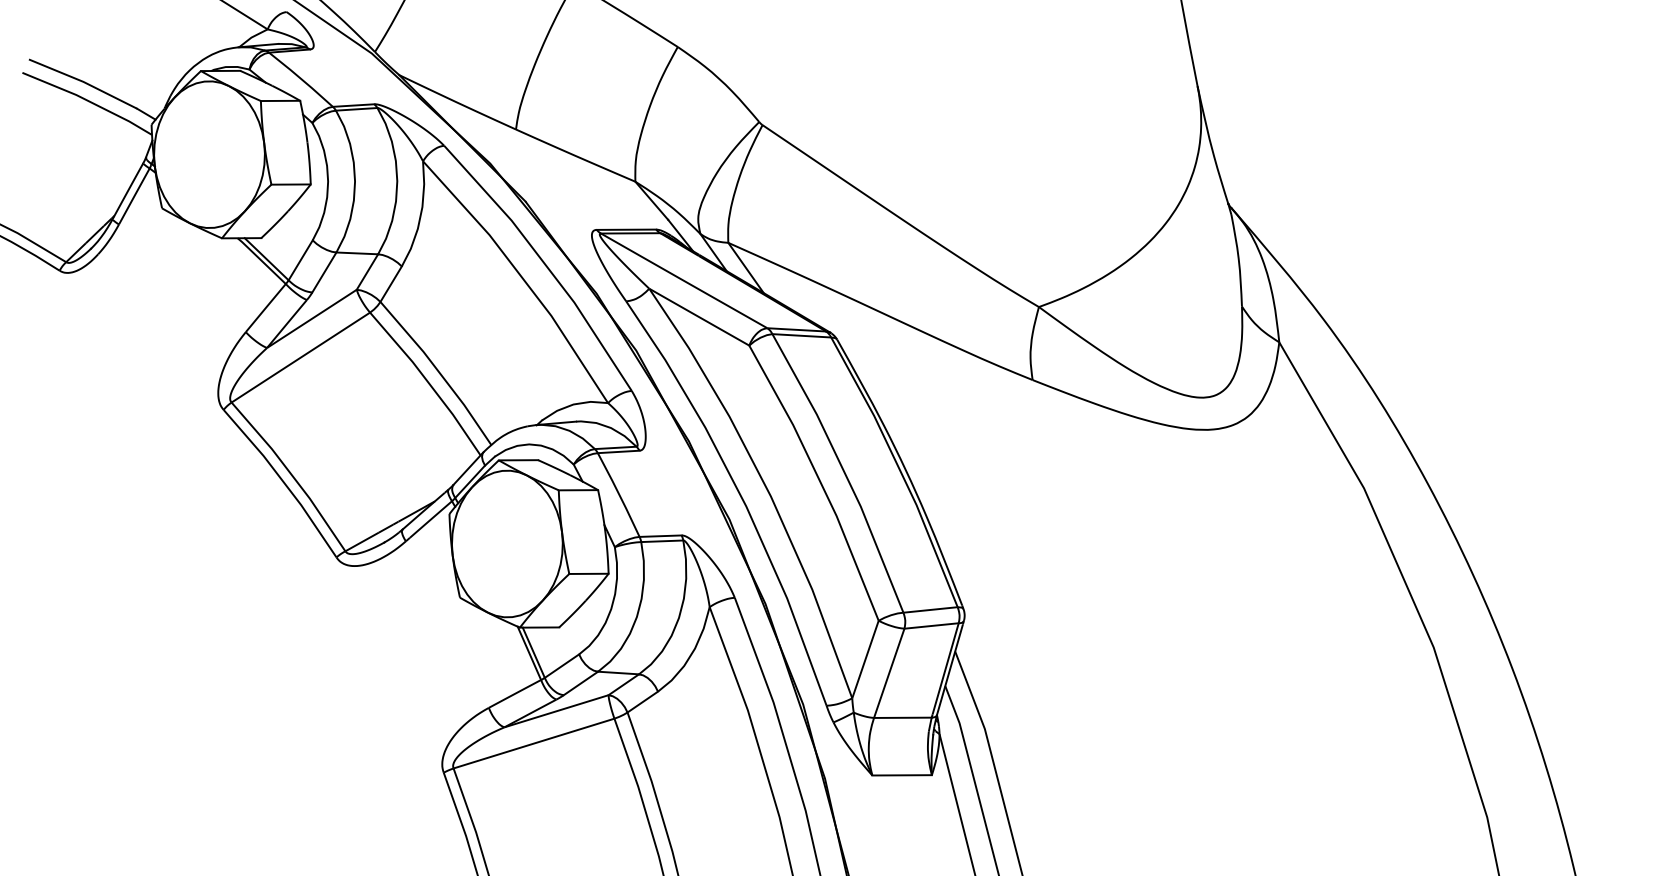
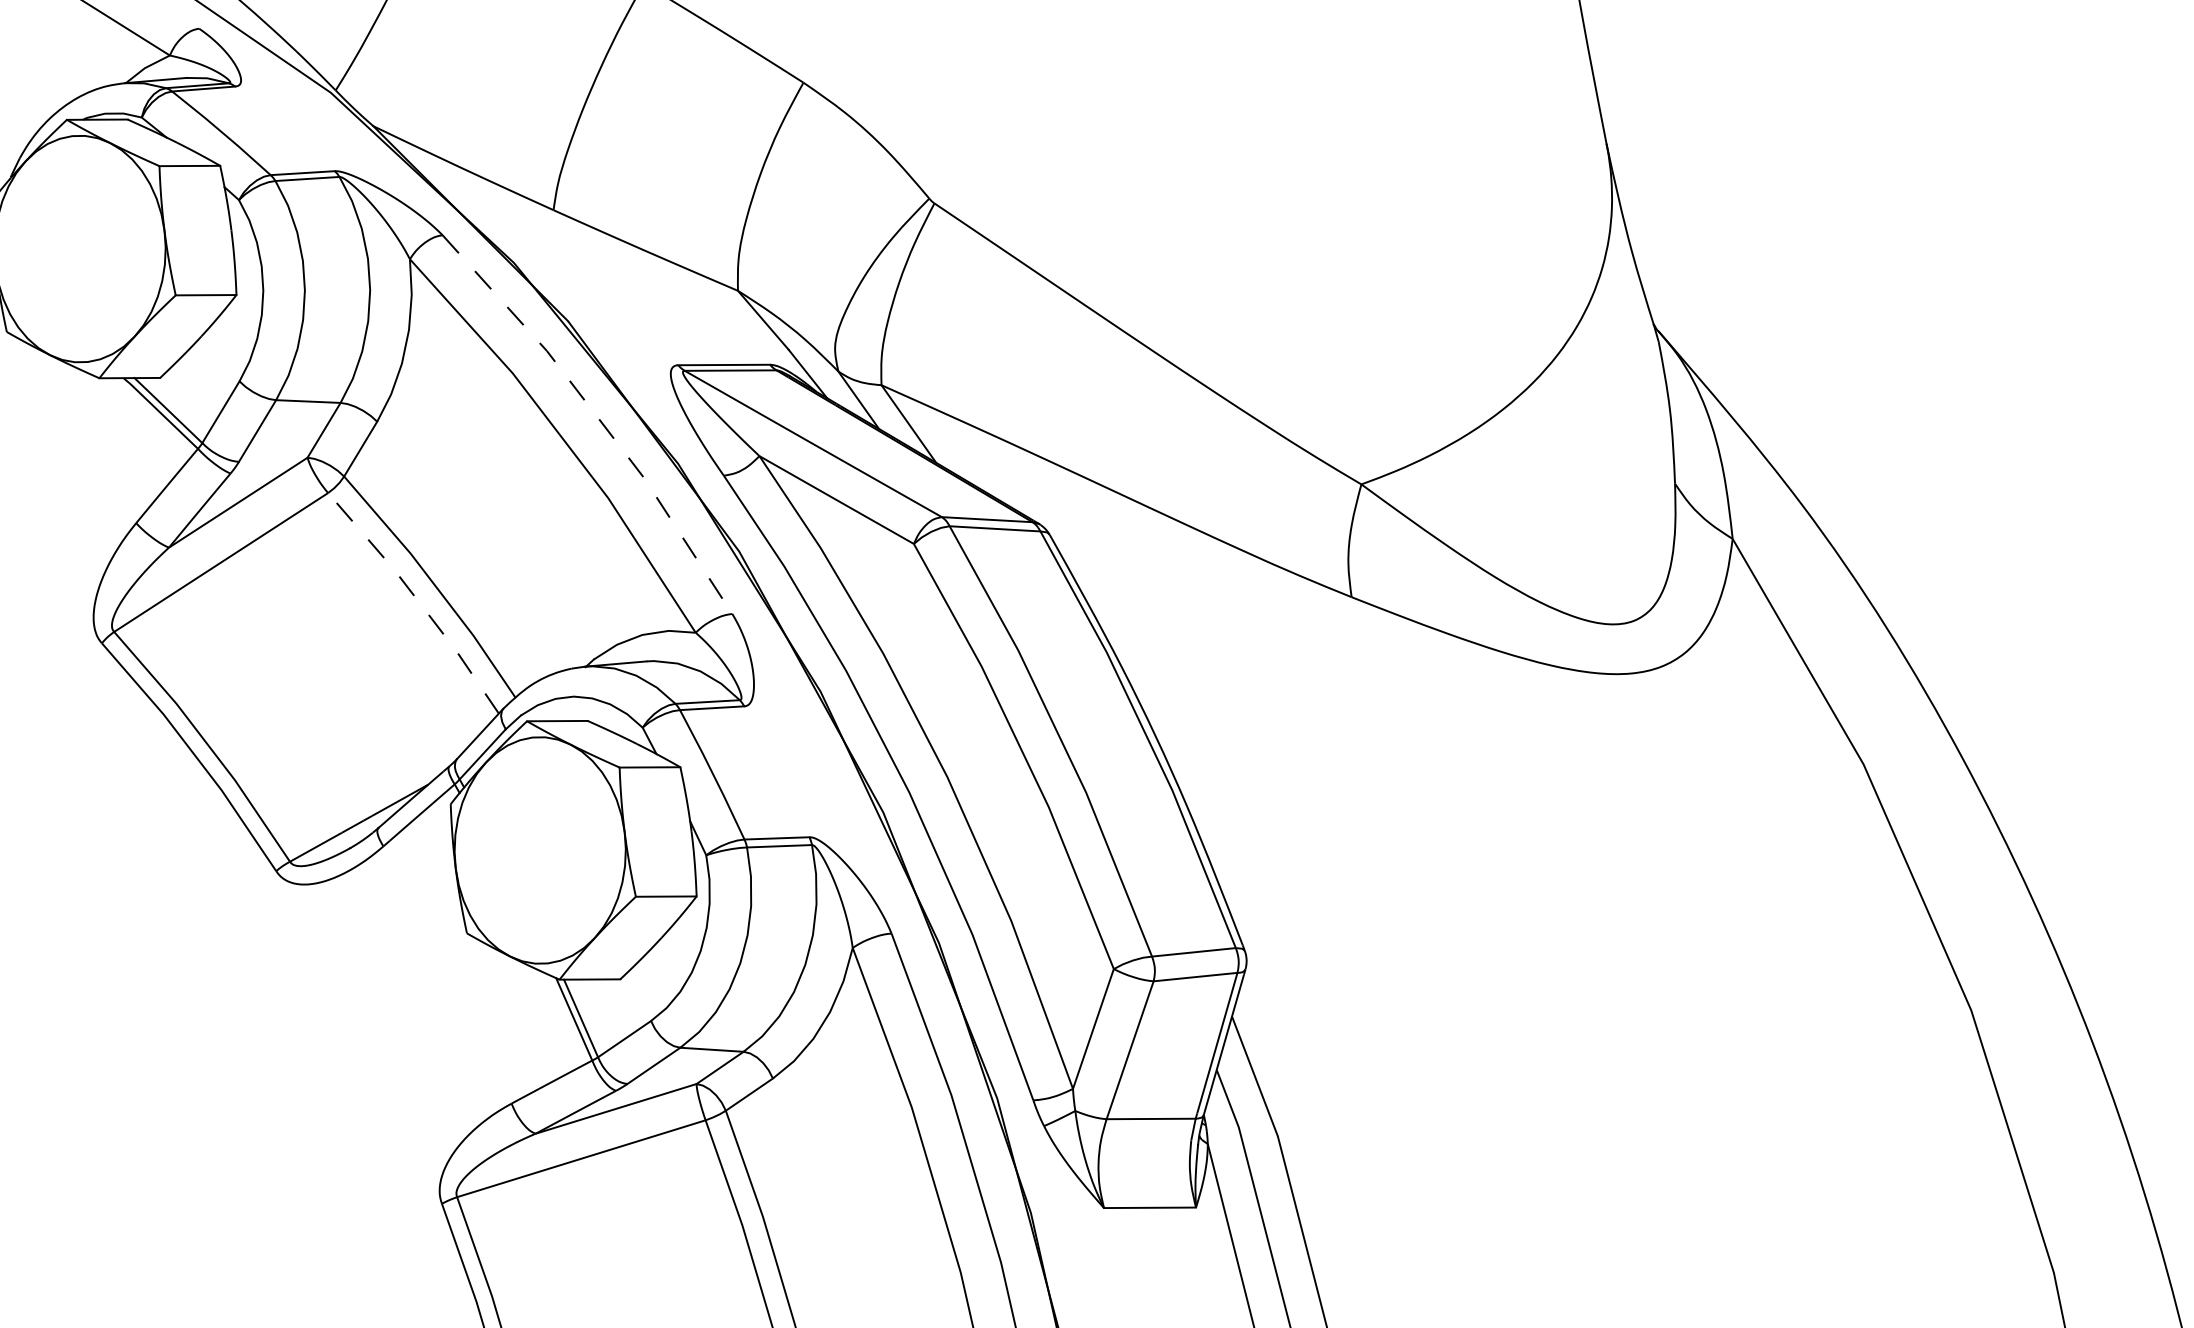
line: (544, 263) -> (597, 417), solid -> dashed
line: (427, 381) -> (416, 599), solid -> dashed

